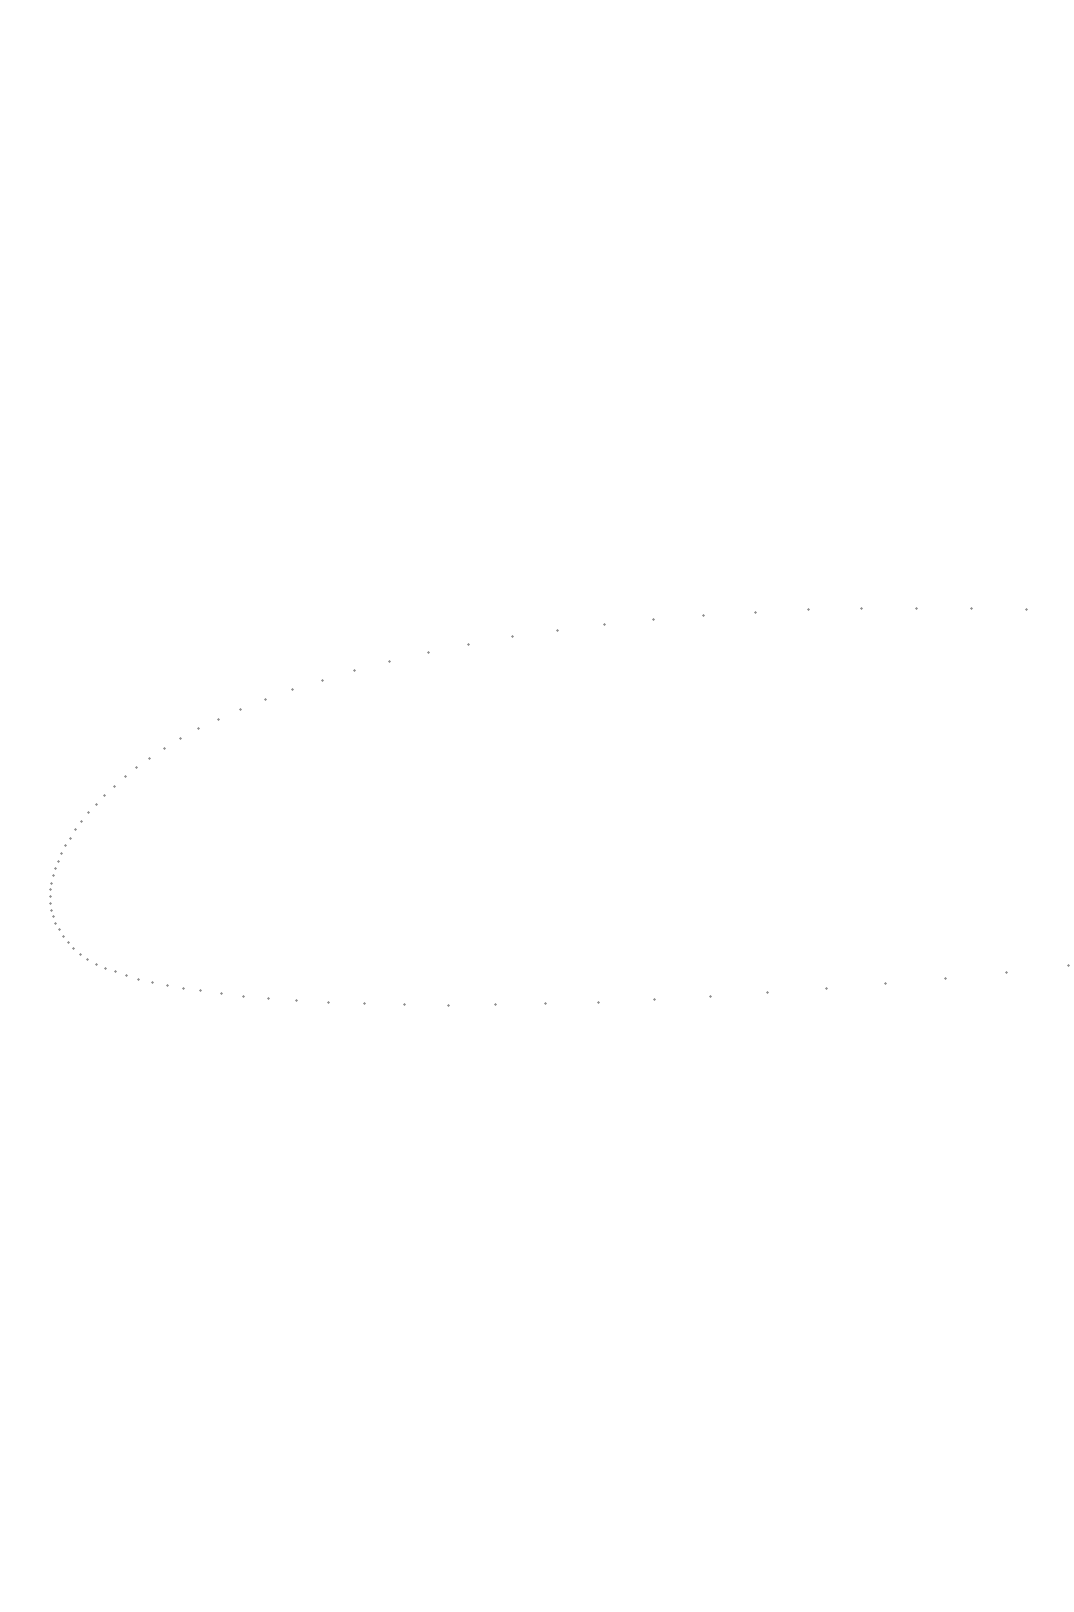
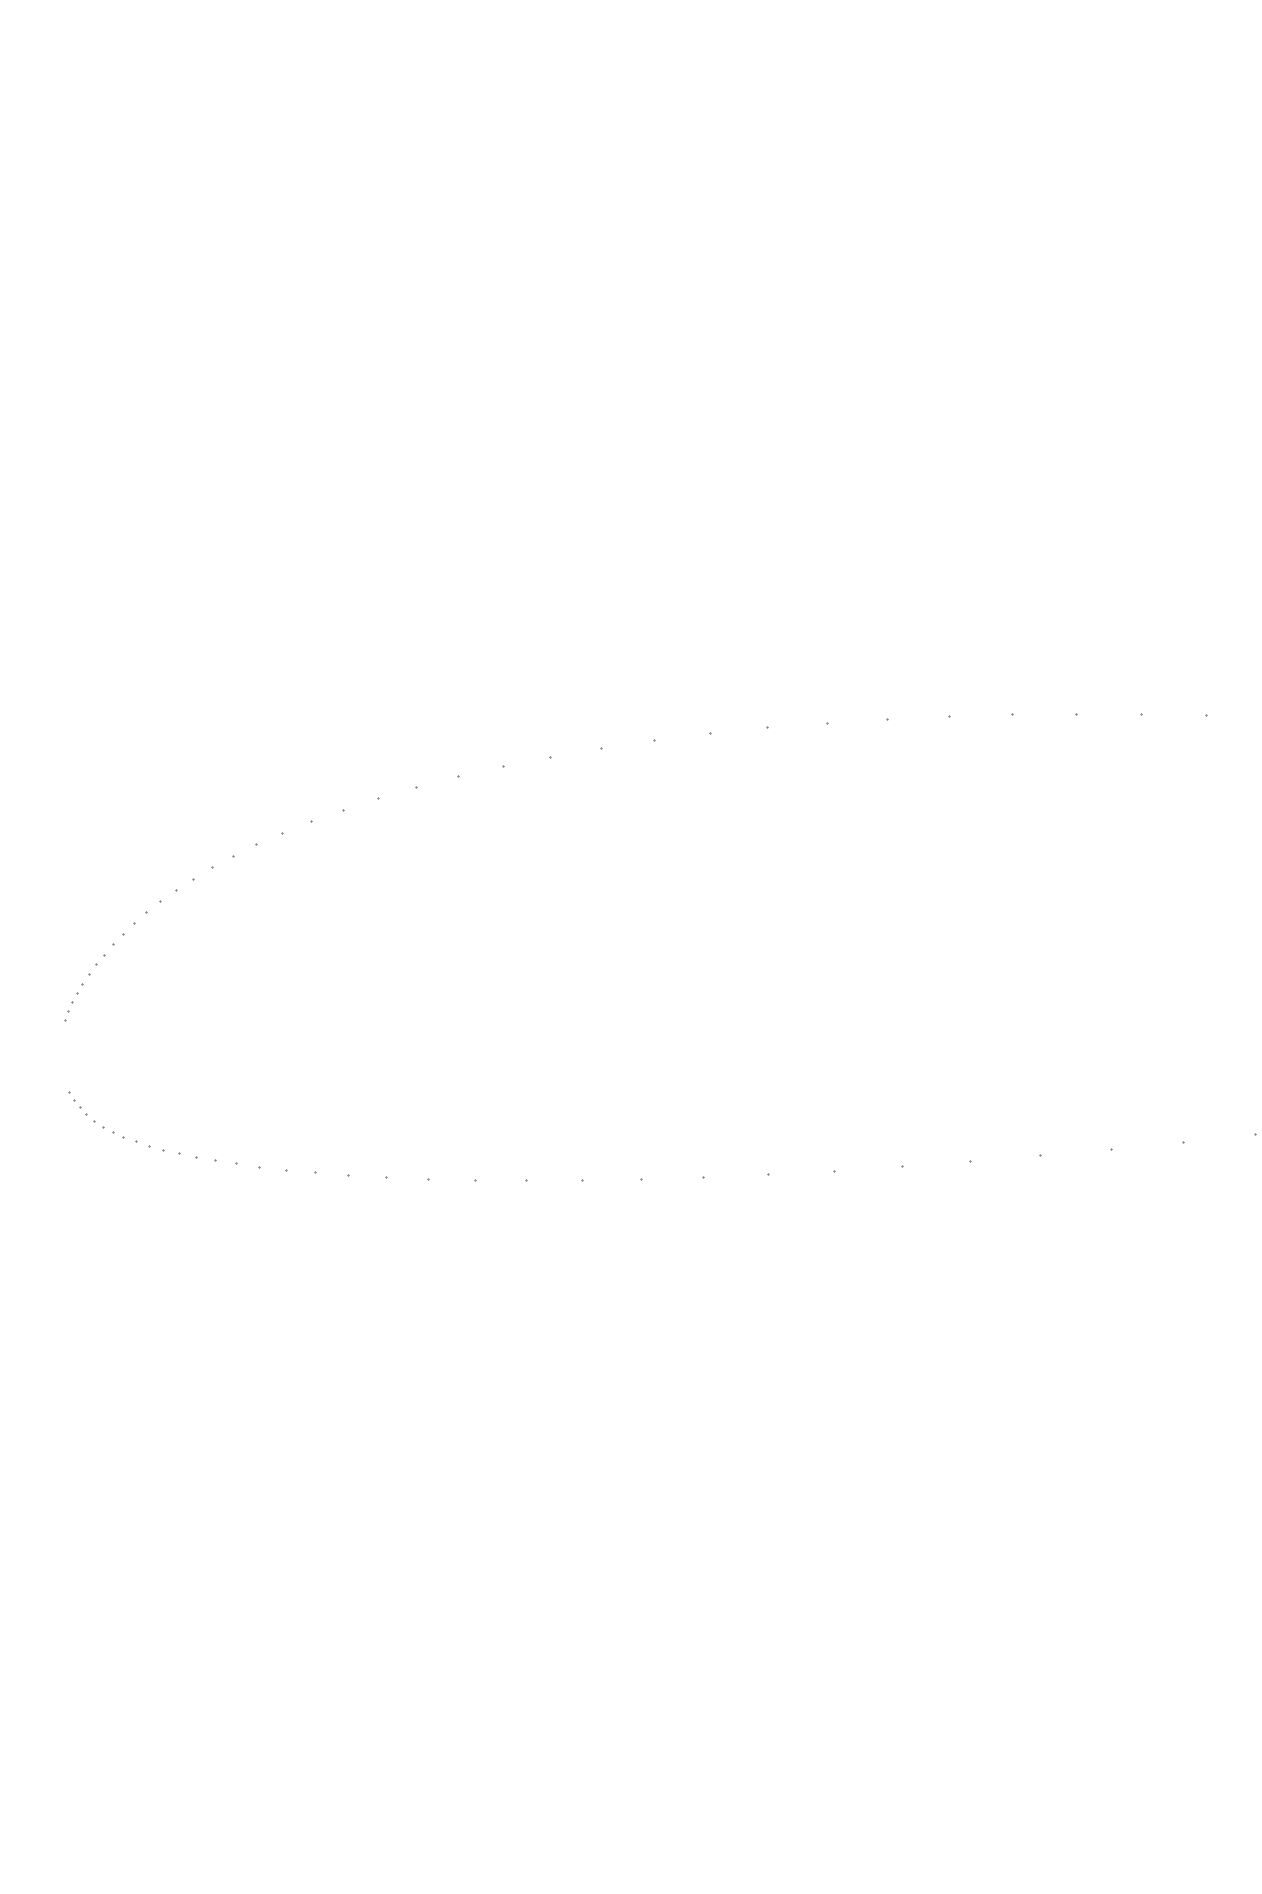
part: (53, 899) -> (62, 1056), removed

